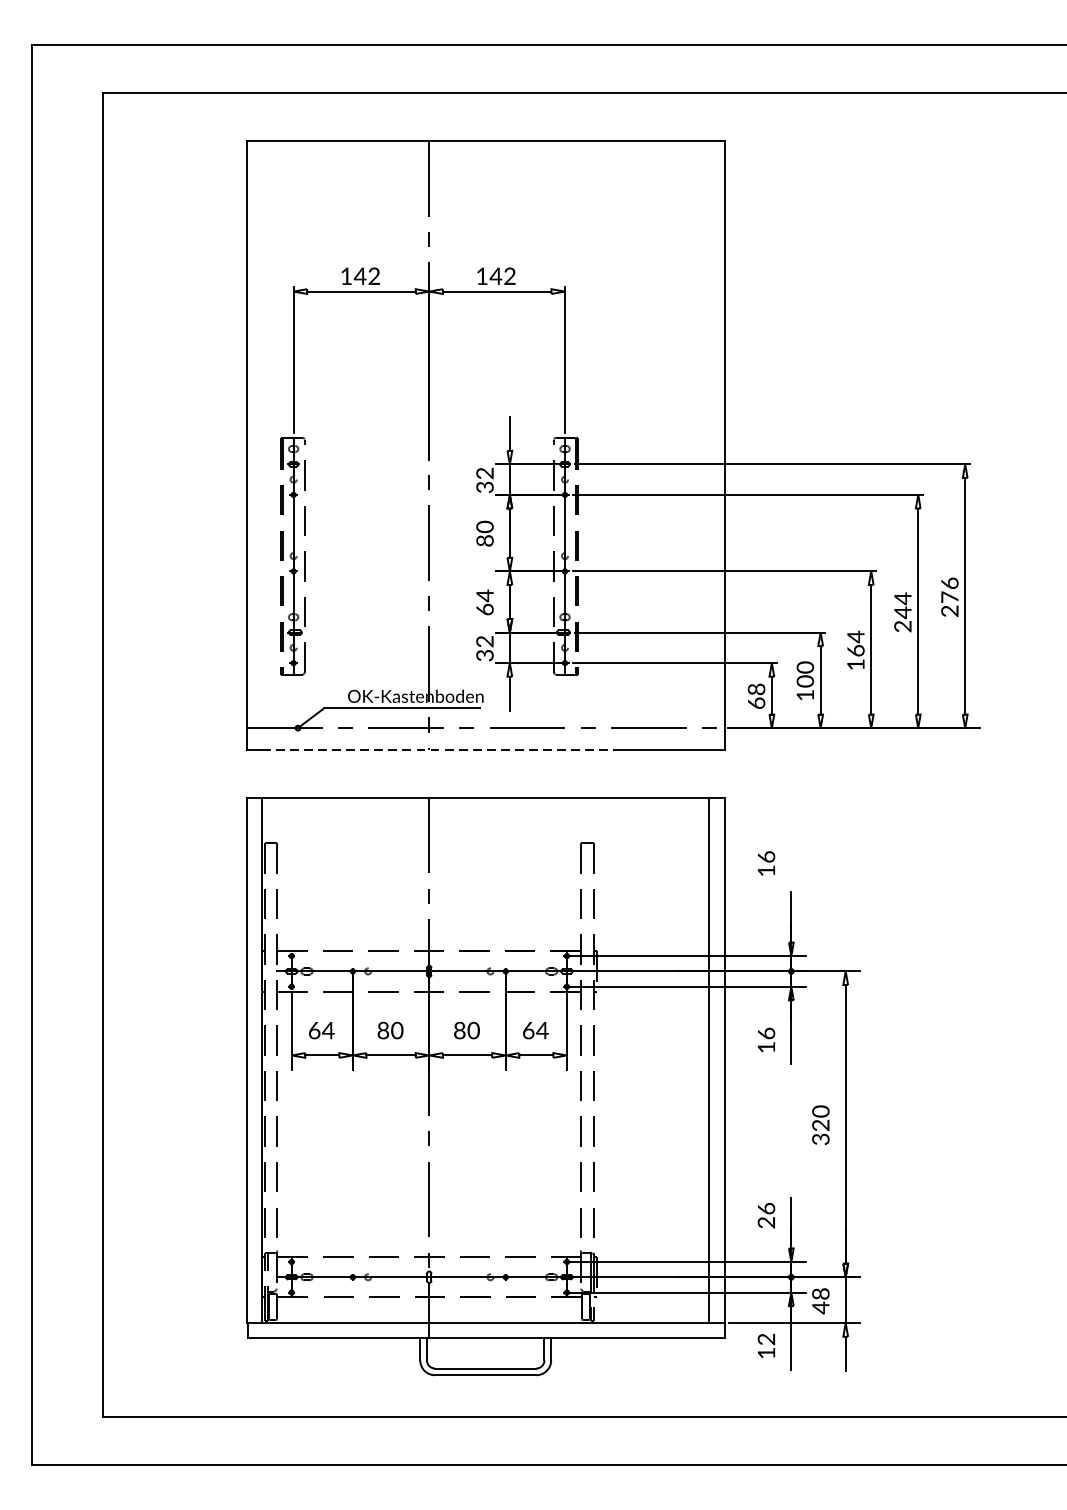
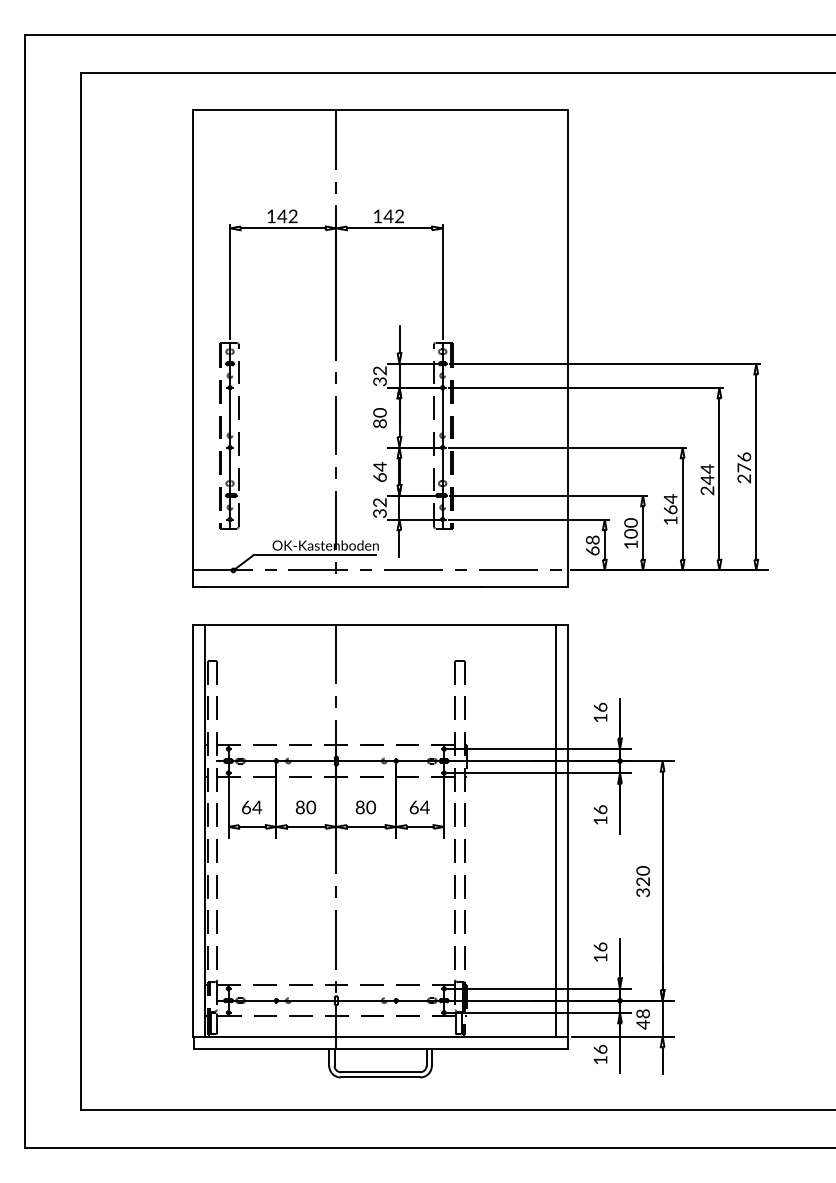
line: (438, 749) -> (343, 587), dashed -> solid
text: (766, 862) -> (600, 711), moved
text: (766, 1222) -> (600, 957), 26 -> 16
text: (766, 1338) -> (600, 1048), 12 -> 16

